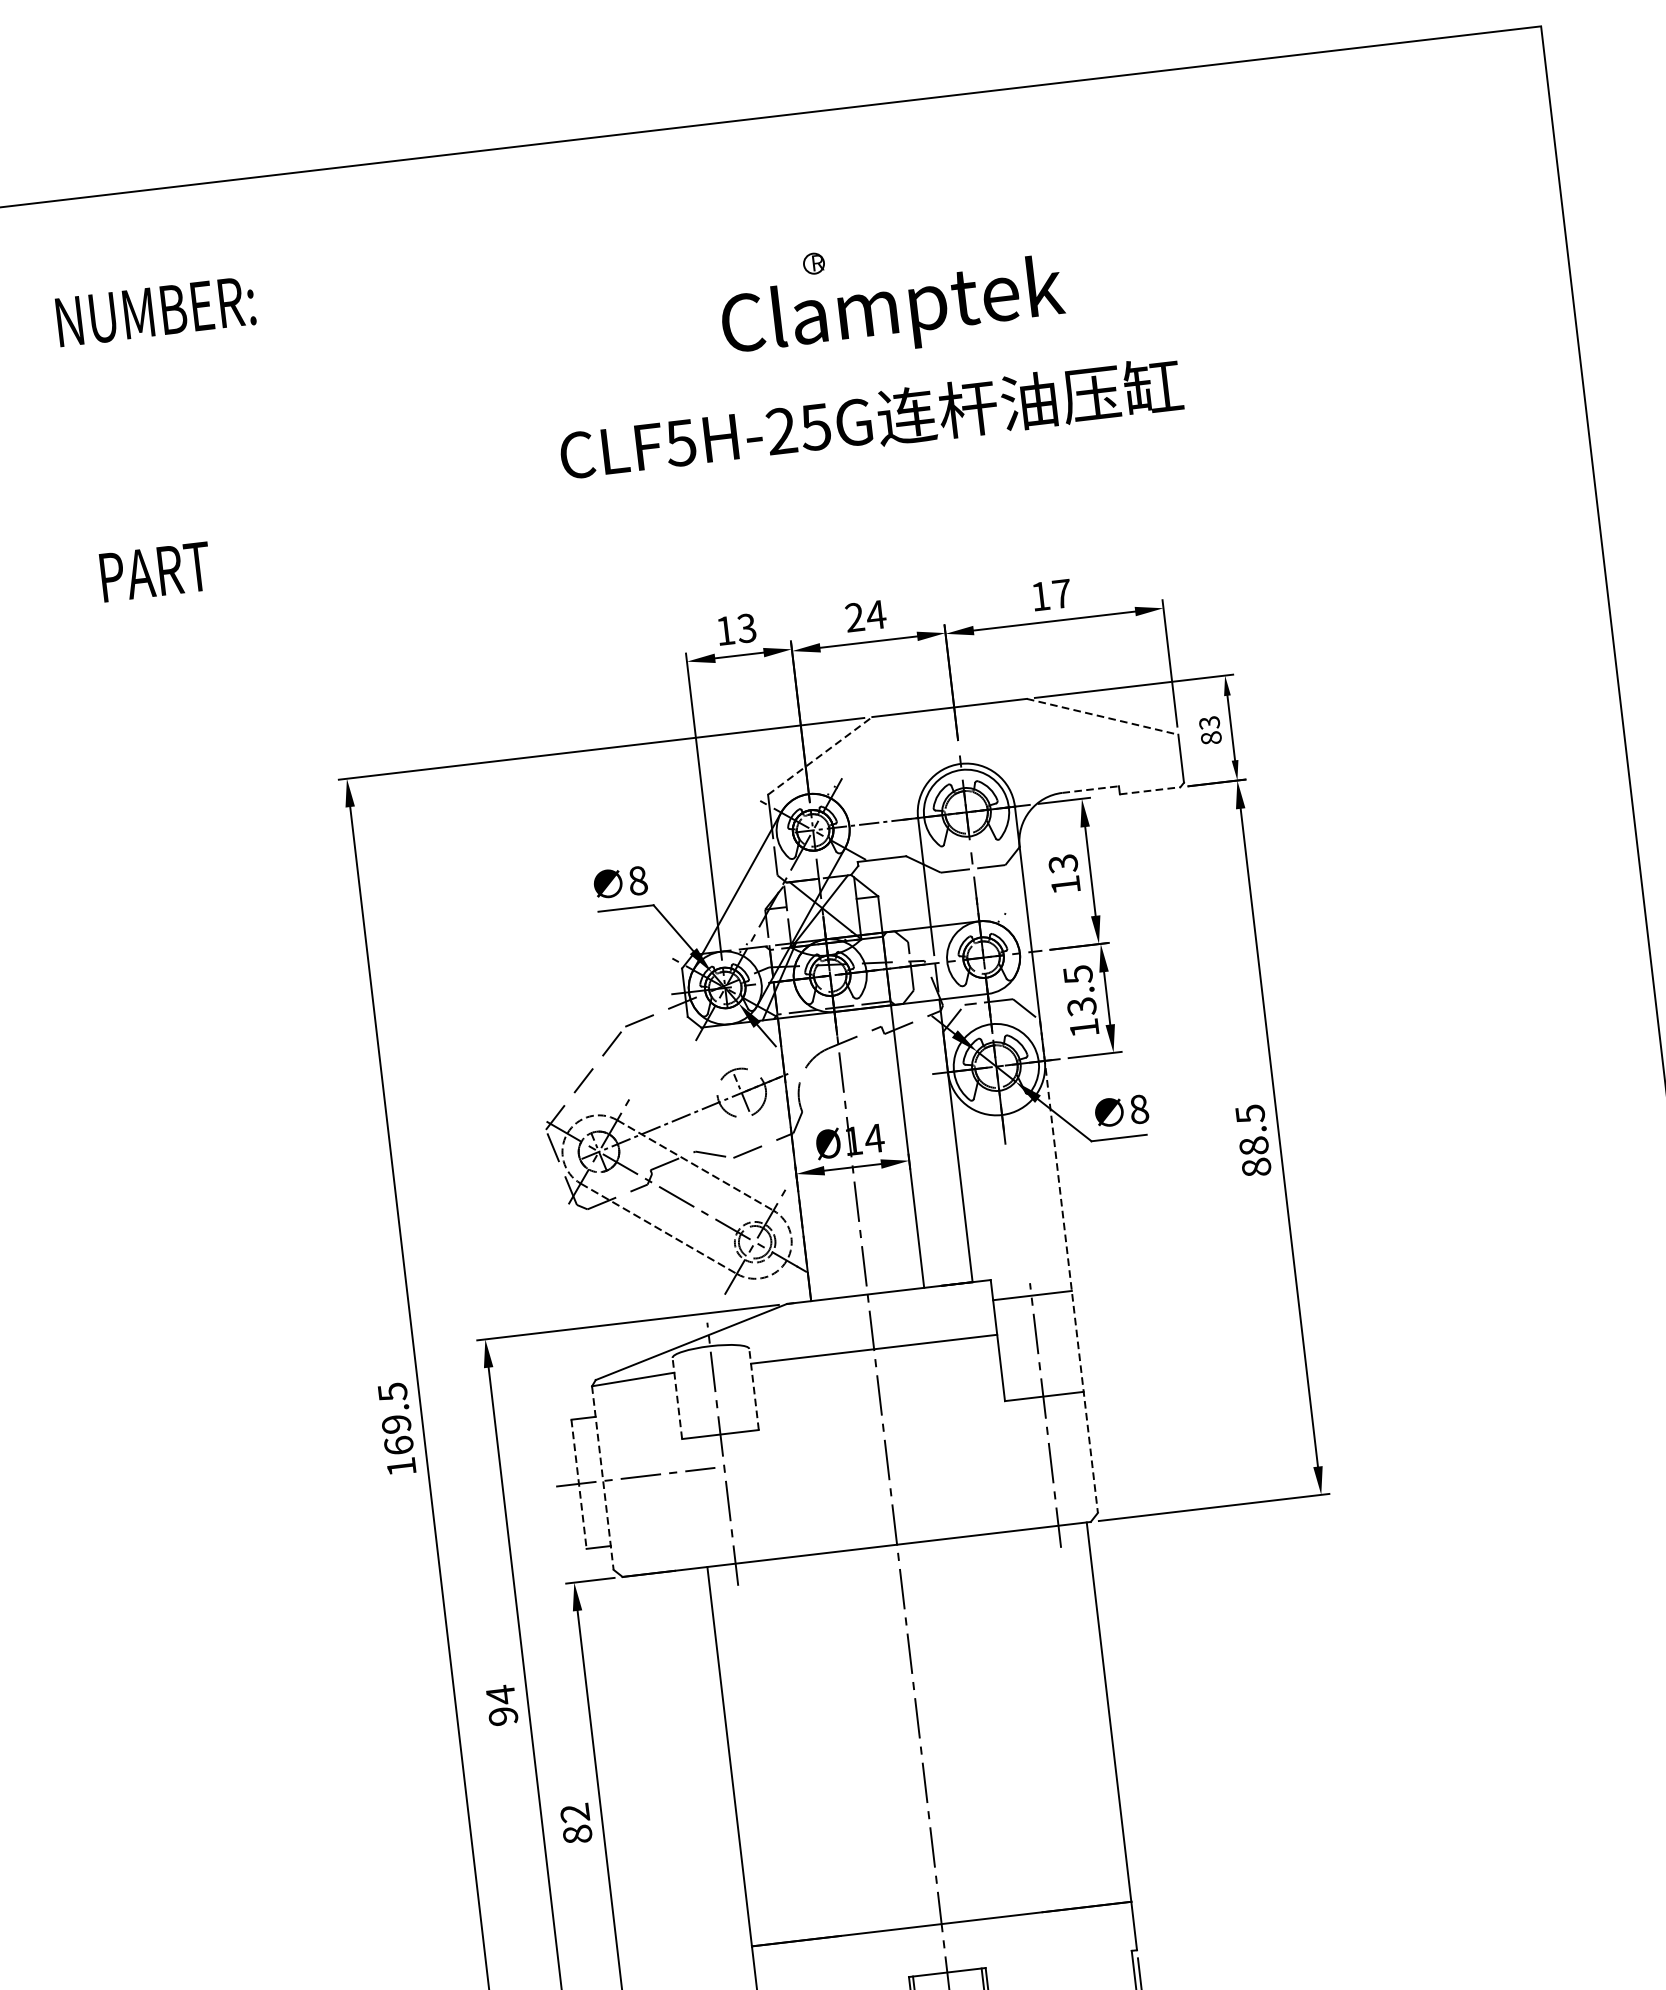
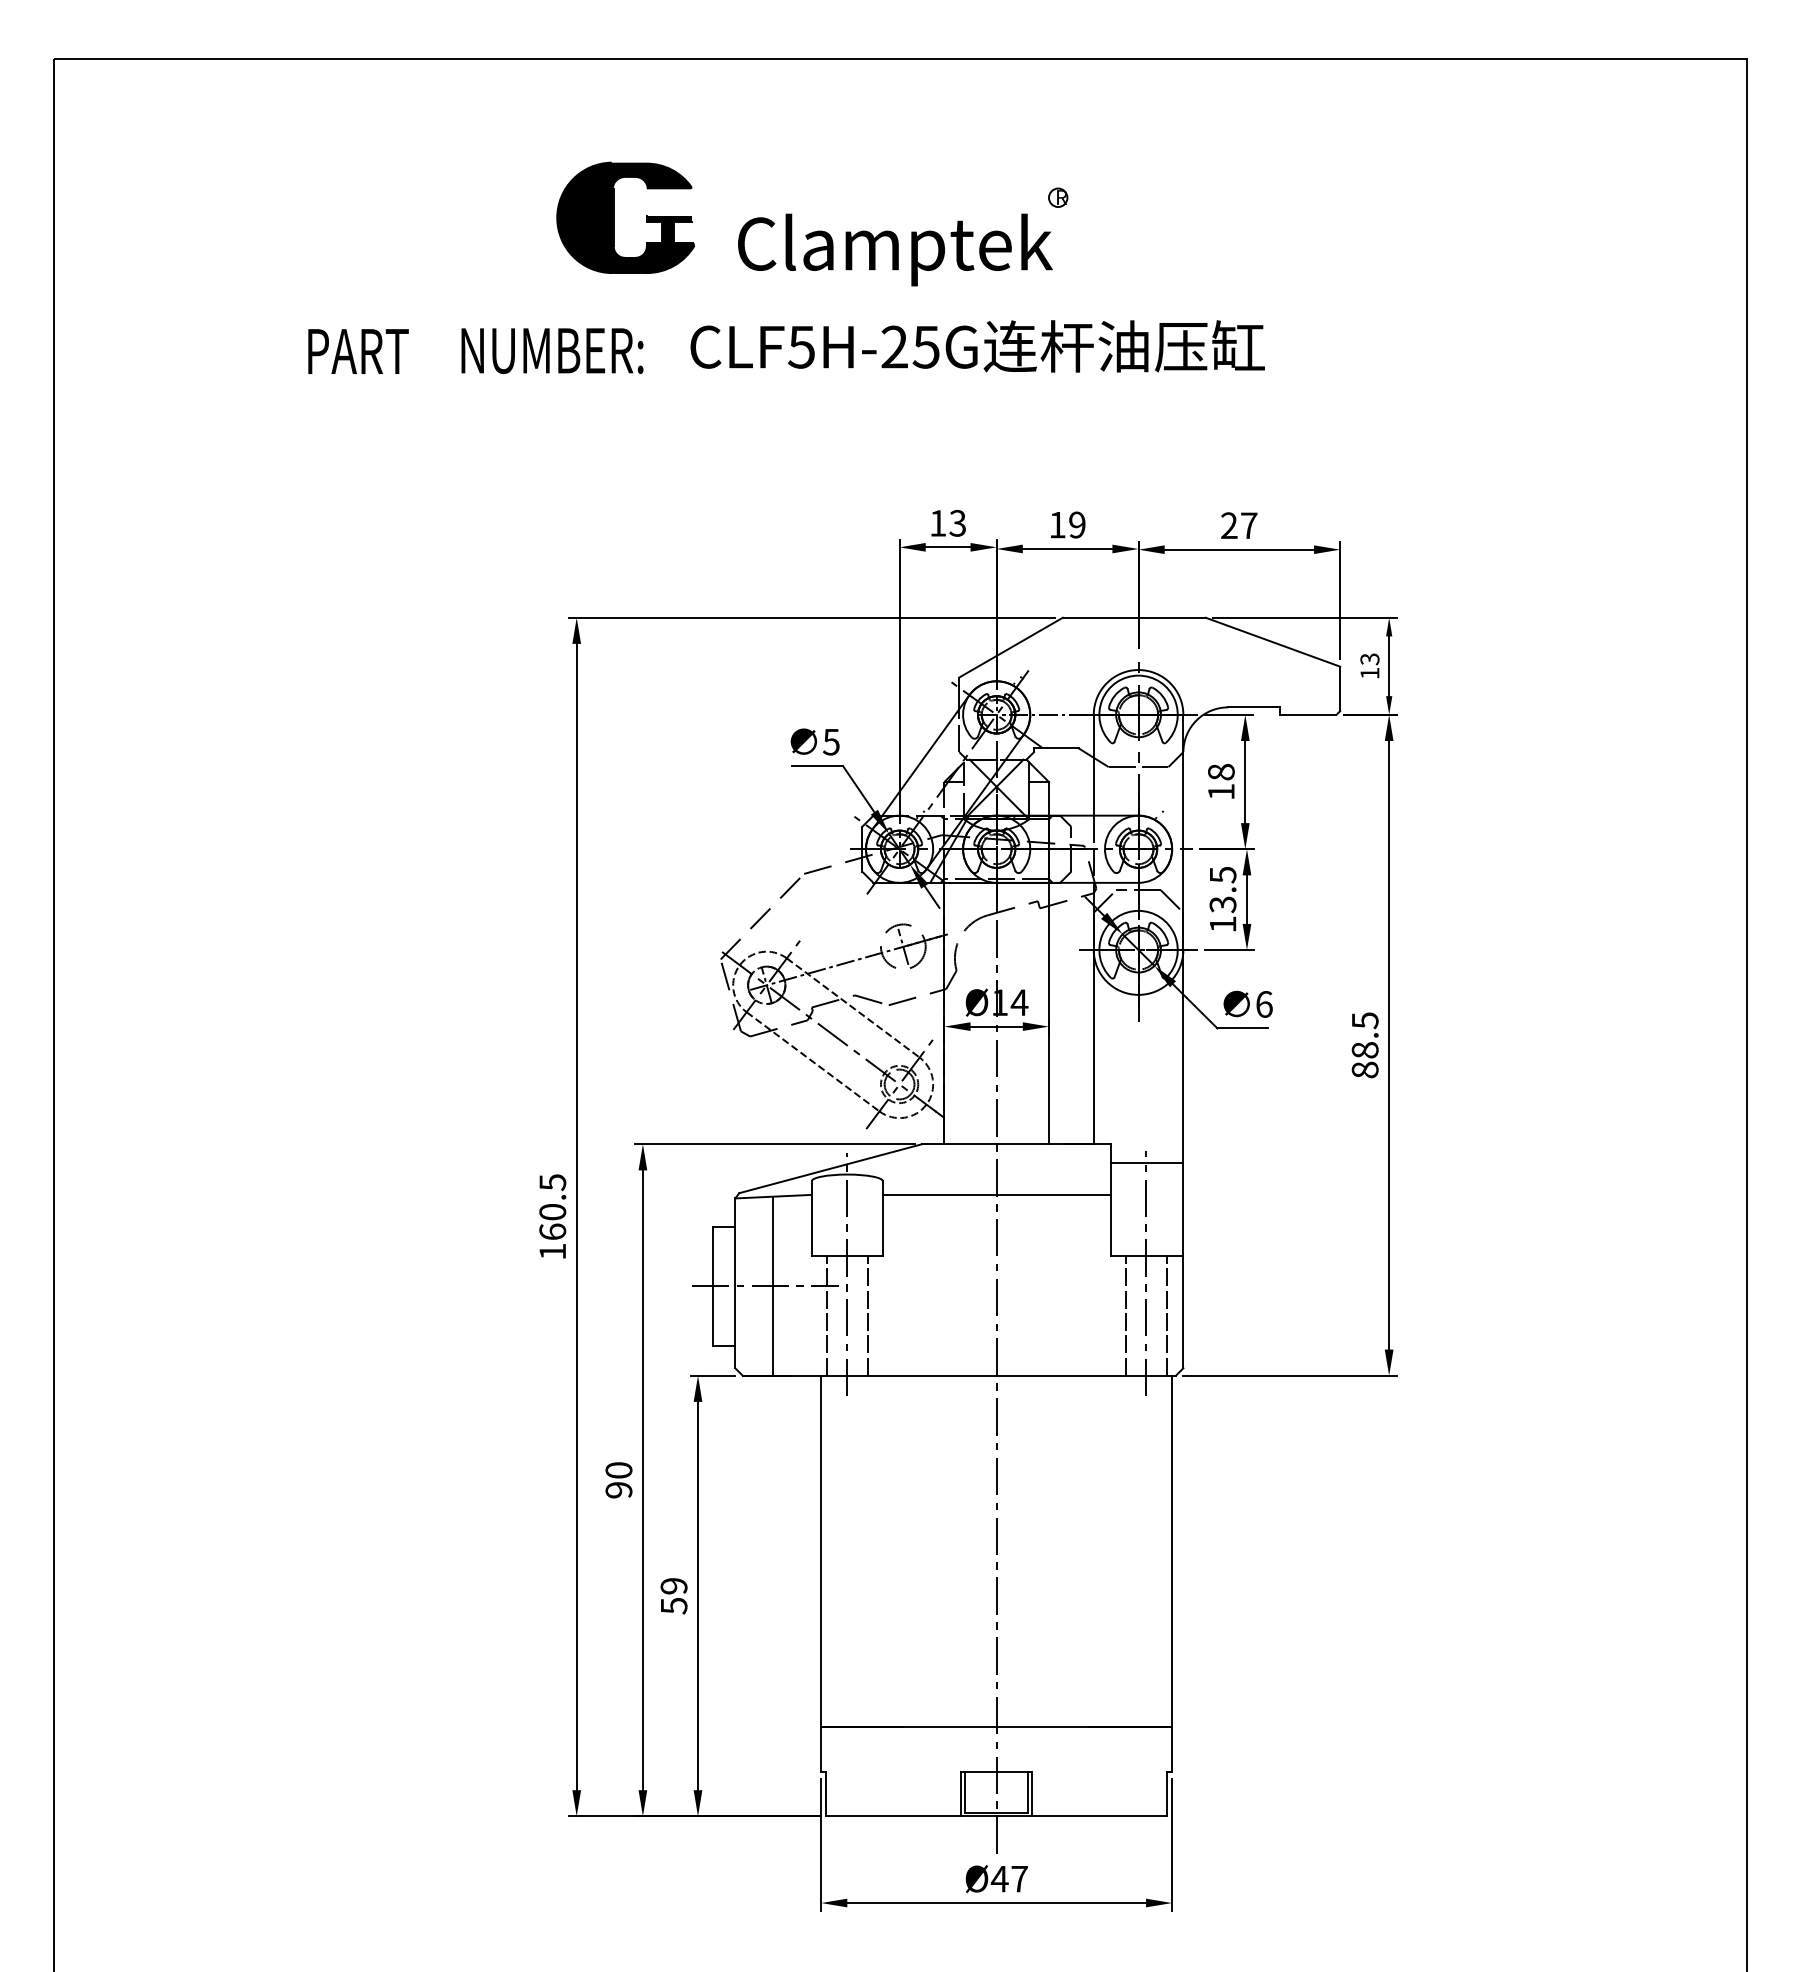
text: (155, 311) -> (552, 350), moved
text: (893, 311) -> (895, 249), moved
part: (336, 341) -> (614, 217), added
text: (871, 419) -> (977, 346), moved
text: (155, 571) -> (358, 351), moved
text: (1040, 596) -> (1229, 525), 17 -> 27
text: (865, 615) -> (1067, 524), 24 -> 19
line: (1102, 717) -> (1272, 642), dashed -> solid
text: (1210, 738) -> (1369, 673), 83 -> 13
line: (820, 755) -> (1011, 647), dashed -> solid
line: (1090, 789) -> (1254, 707), dashed -> solid
line: (1150, 790) -> (1308, 714), dashed -> solid
text: (1063, 864) -> (1221, 772), 13 -> 18
text: (638, 880) -> (831, 741), 8 -> 5
text: (1139, 1109) -> (1264, 1004), 8 -> 6
line: (1069, 1266) -> (1183, 1140), dashed -> solid
line: (753, 1389) -> (882, 1218), dashed -> solid
line: (676, 1398) -> (811, 1218), dashed -> solid
text: (396, 1424) -> (552, 1212), 169.5 -> 160.5
line: (1072, 1458) -> (1166, 1315), added
line: (1028, 1463) -> (1125, 1315), added
line: (644, 1475) -> (773, 1285), added
line: (603, 1478) -> (735, 1283), dashed -> solid
line: (578, 1484) -> (712, 1286), dashed -> solid
line: (749, 1496) -> (867, 1315), added
line: (705, 1501) -> (826, 1315), added
text: (500, 1695) -> (618, 1470), 94 -> 90
text: (575, 1824) -> (673, 1596), 82 -> 59

